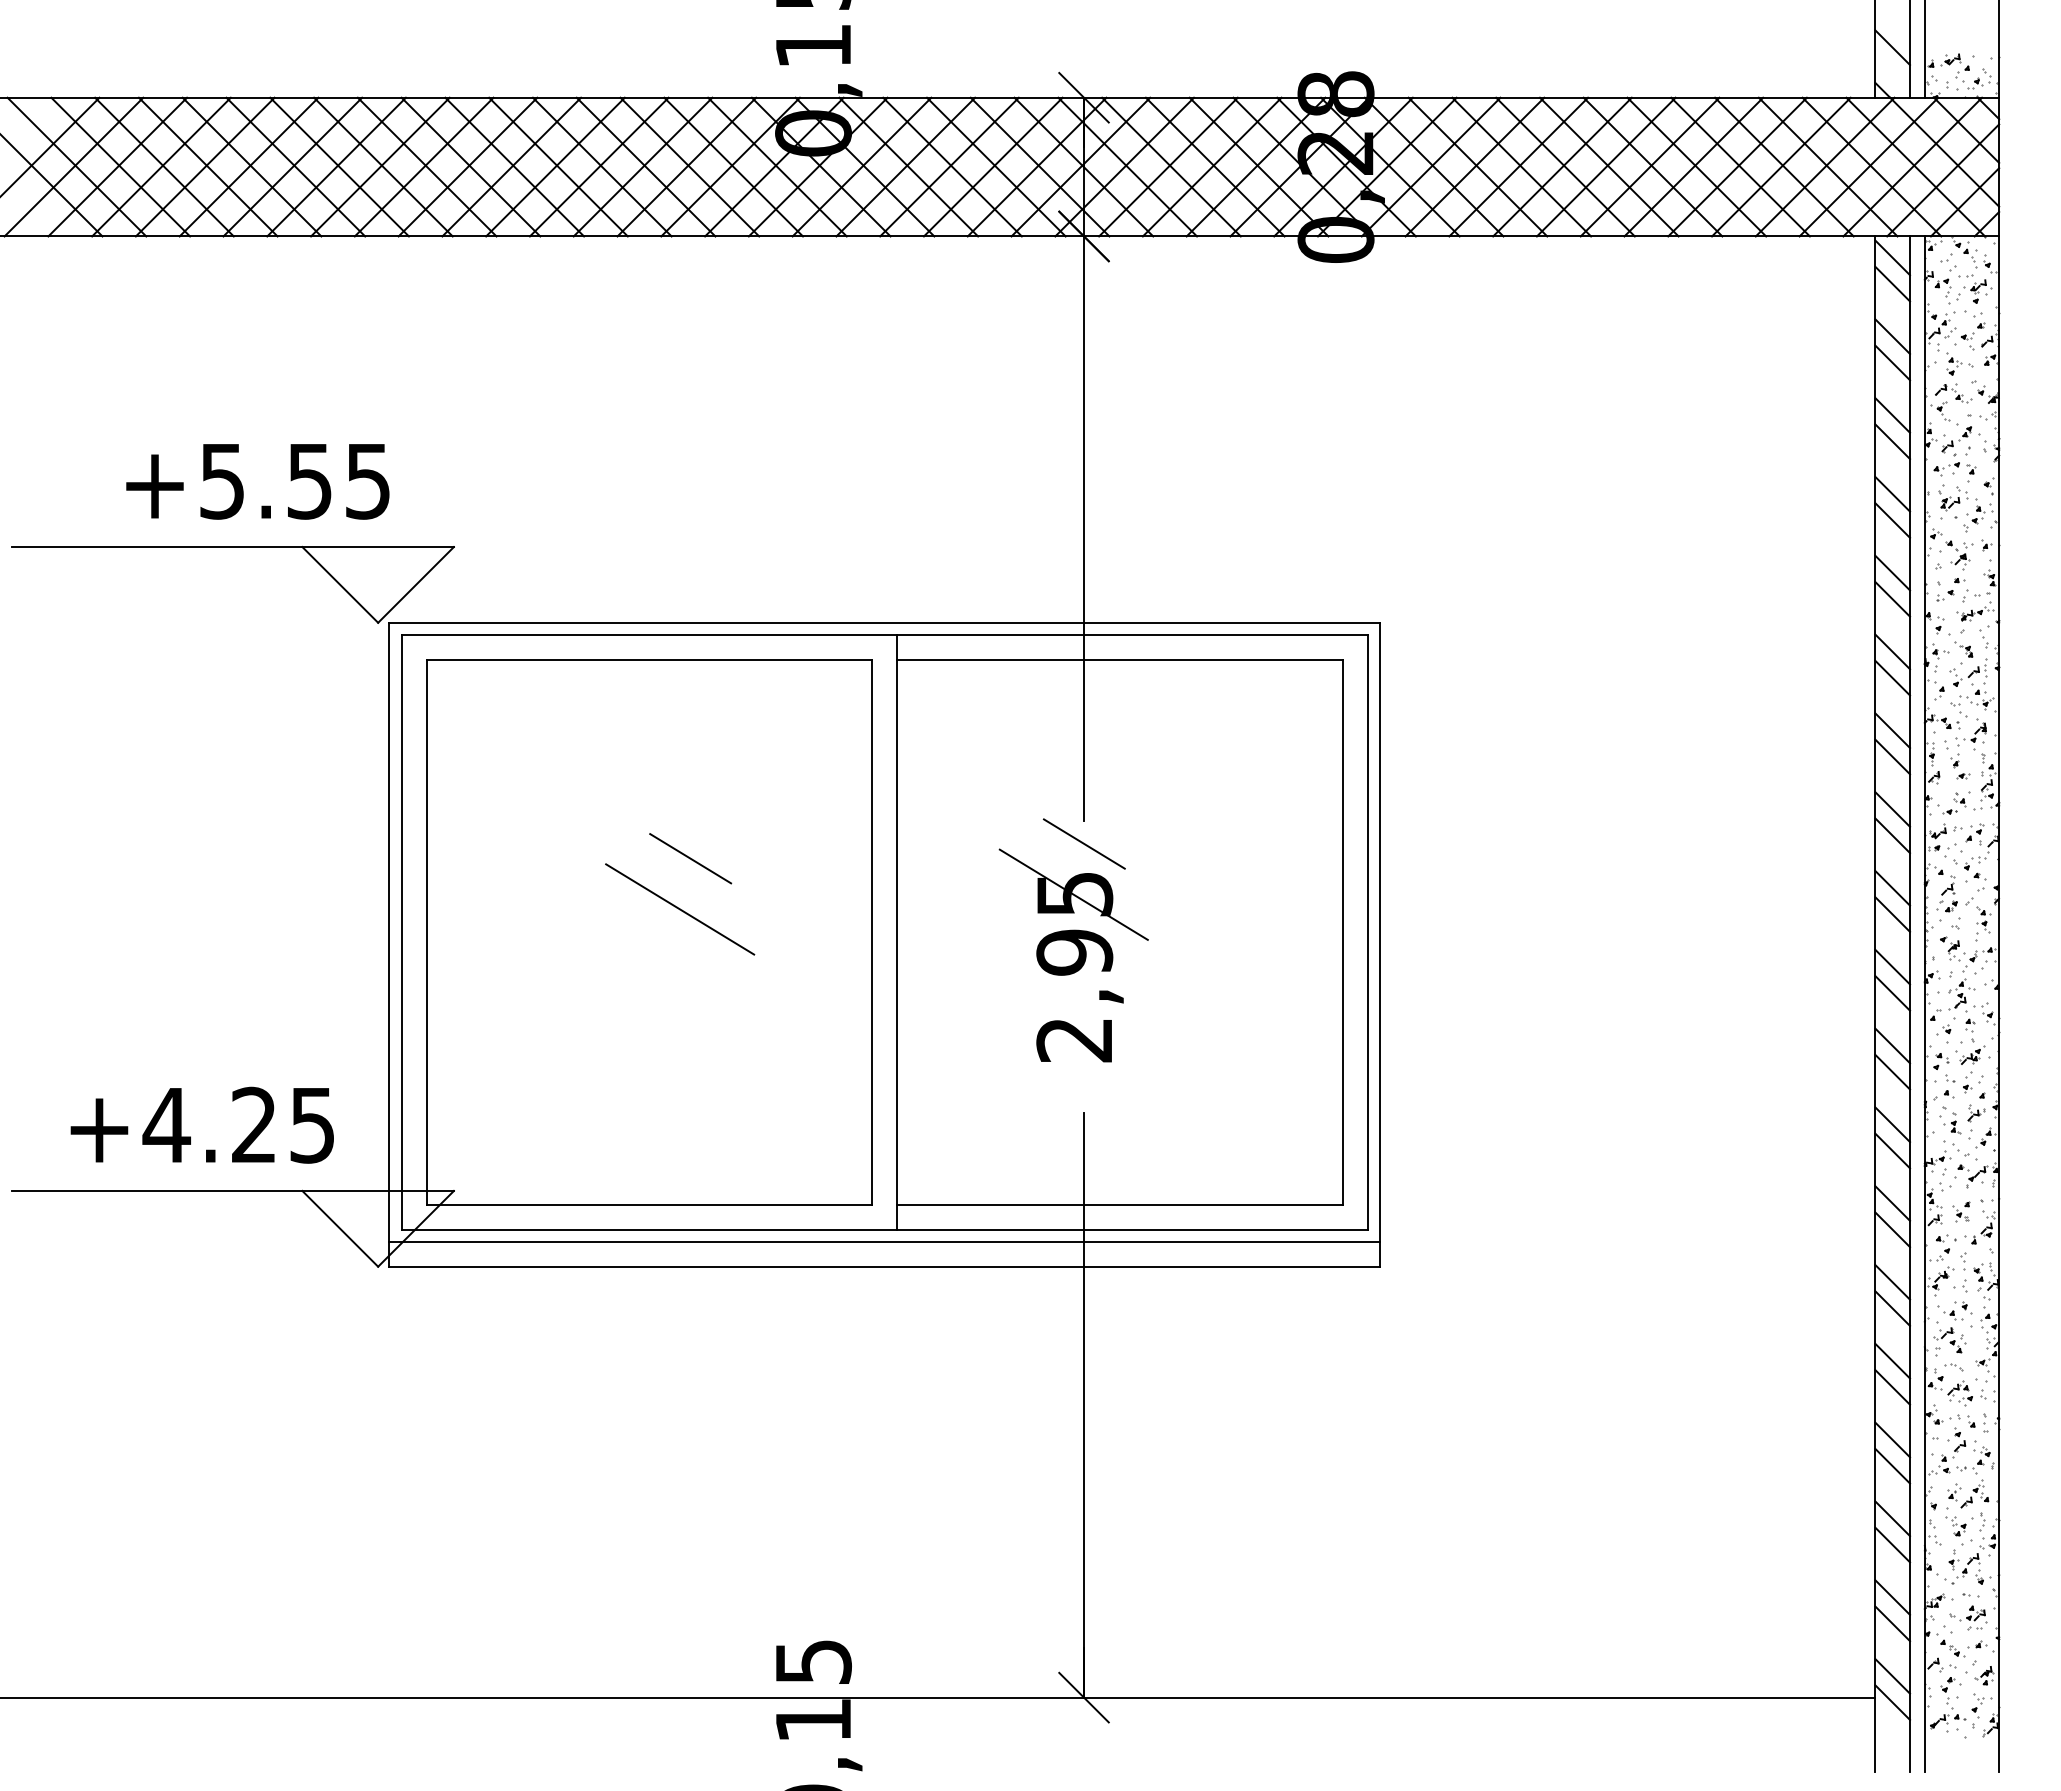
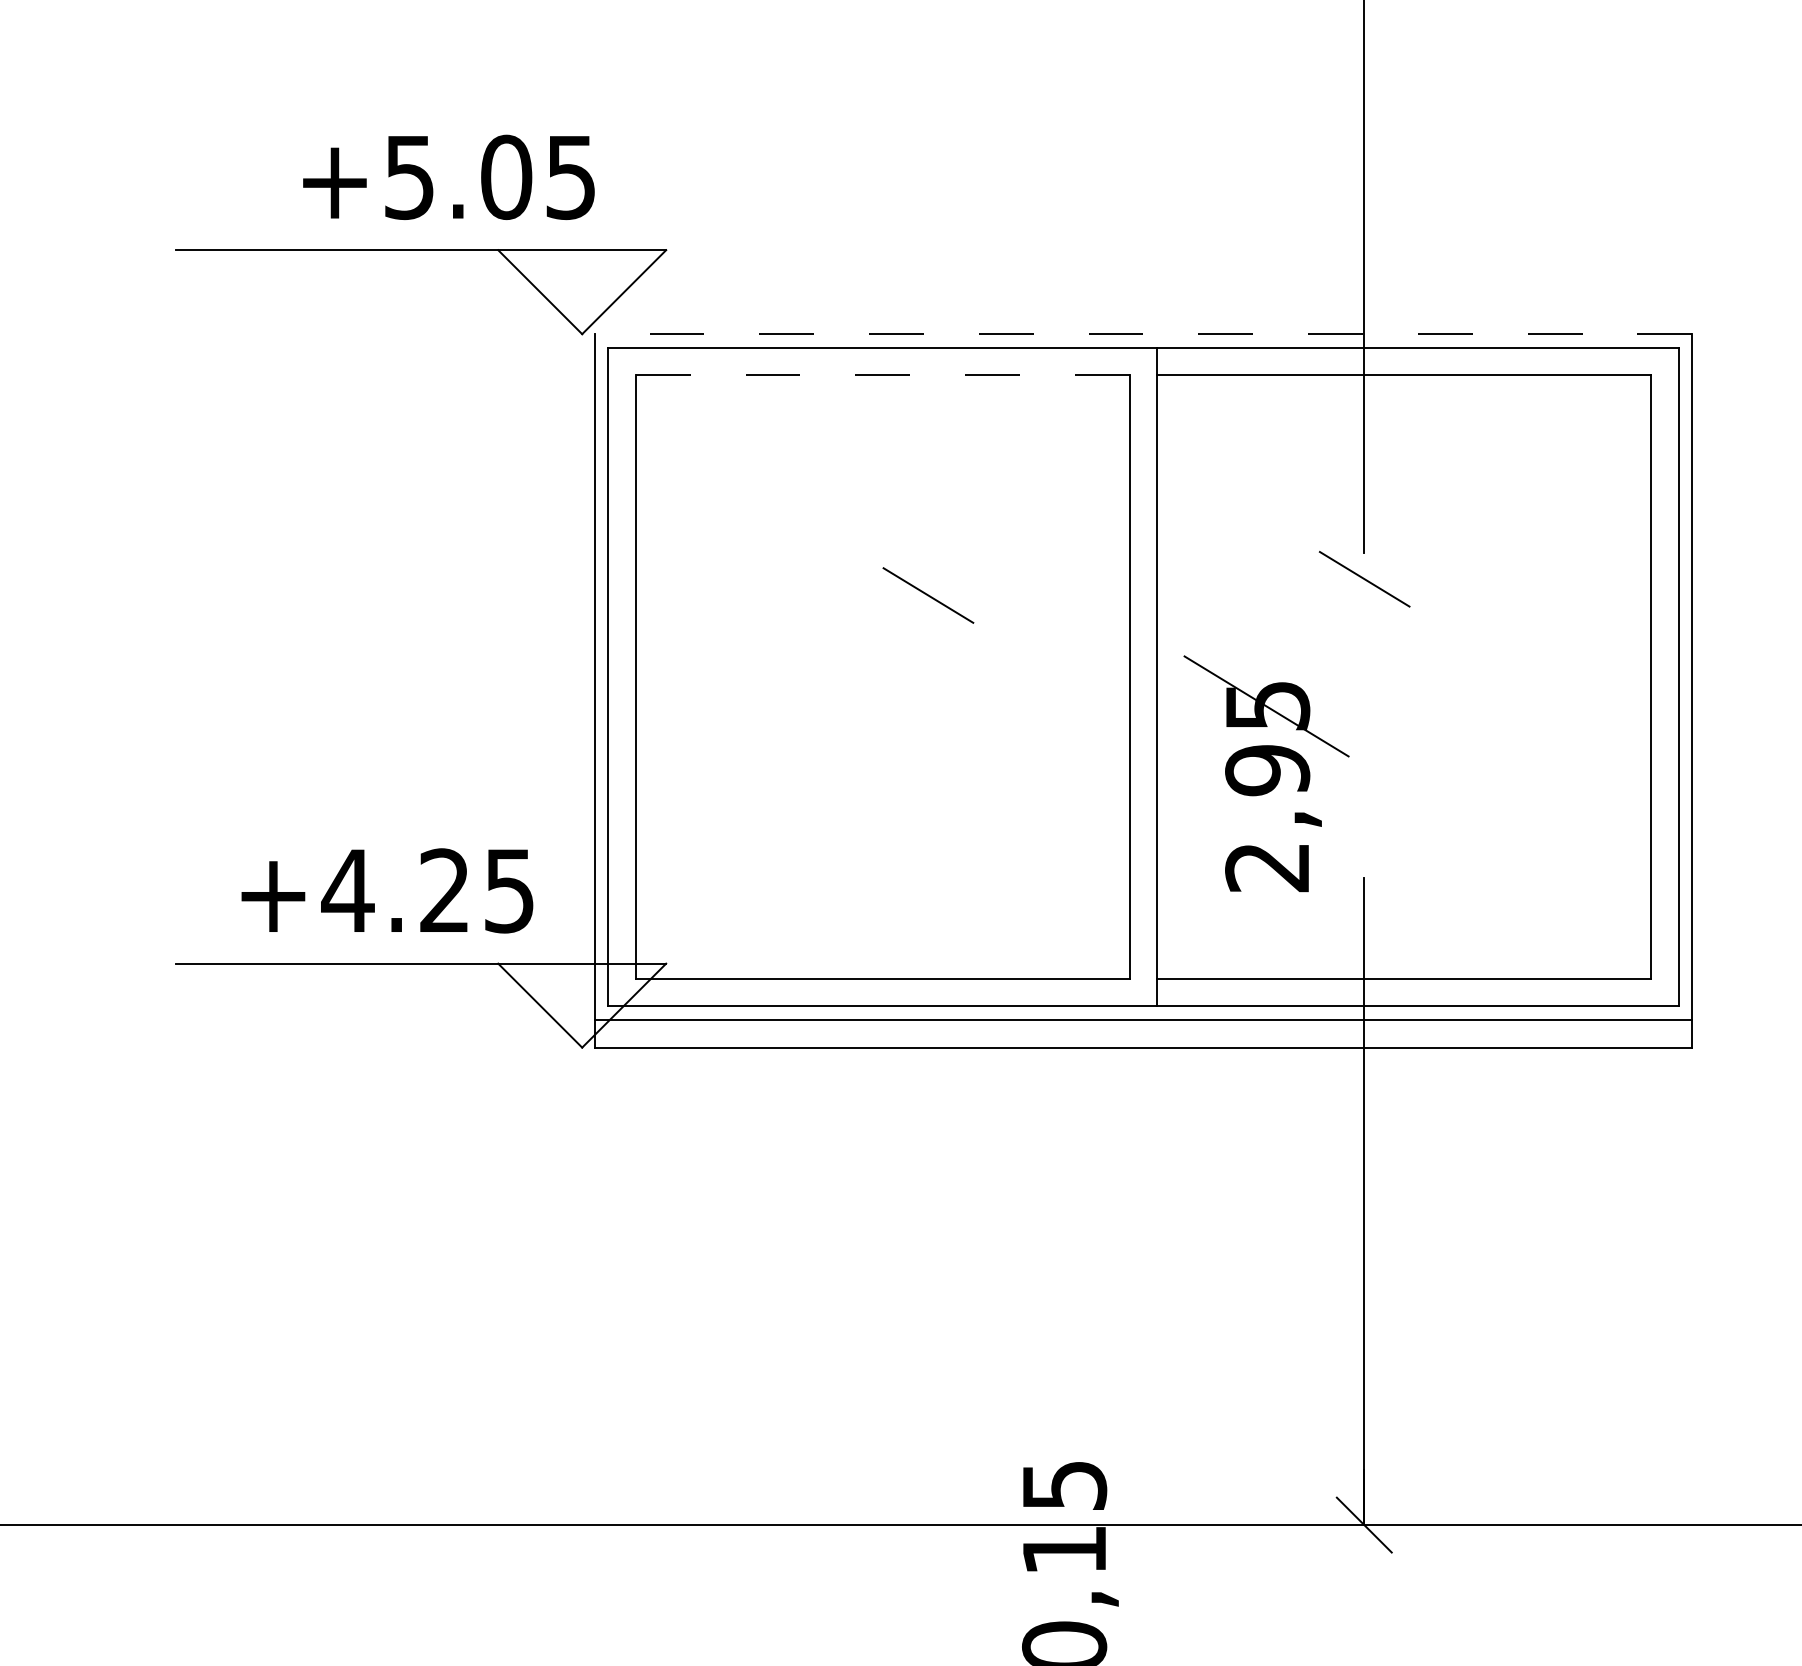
text: (310, 480) -> (507, 176), +5.55 -> +5.05
line: (884, 622) -> (1143, 333), solid -> dashed
line: (649, 659) -> (882, 374), solid -> dashed
line: (680, 909) -> (917, 651), removed
part: (1073, 955) -> (1266, 773), moved

